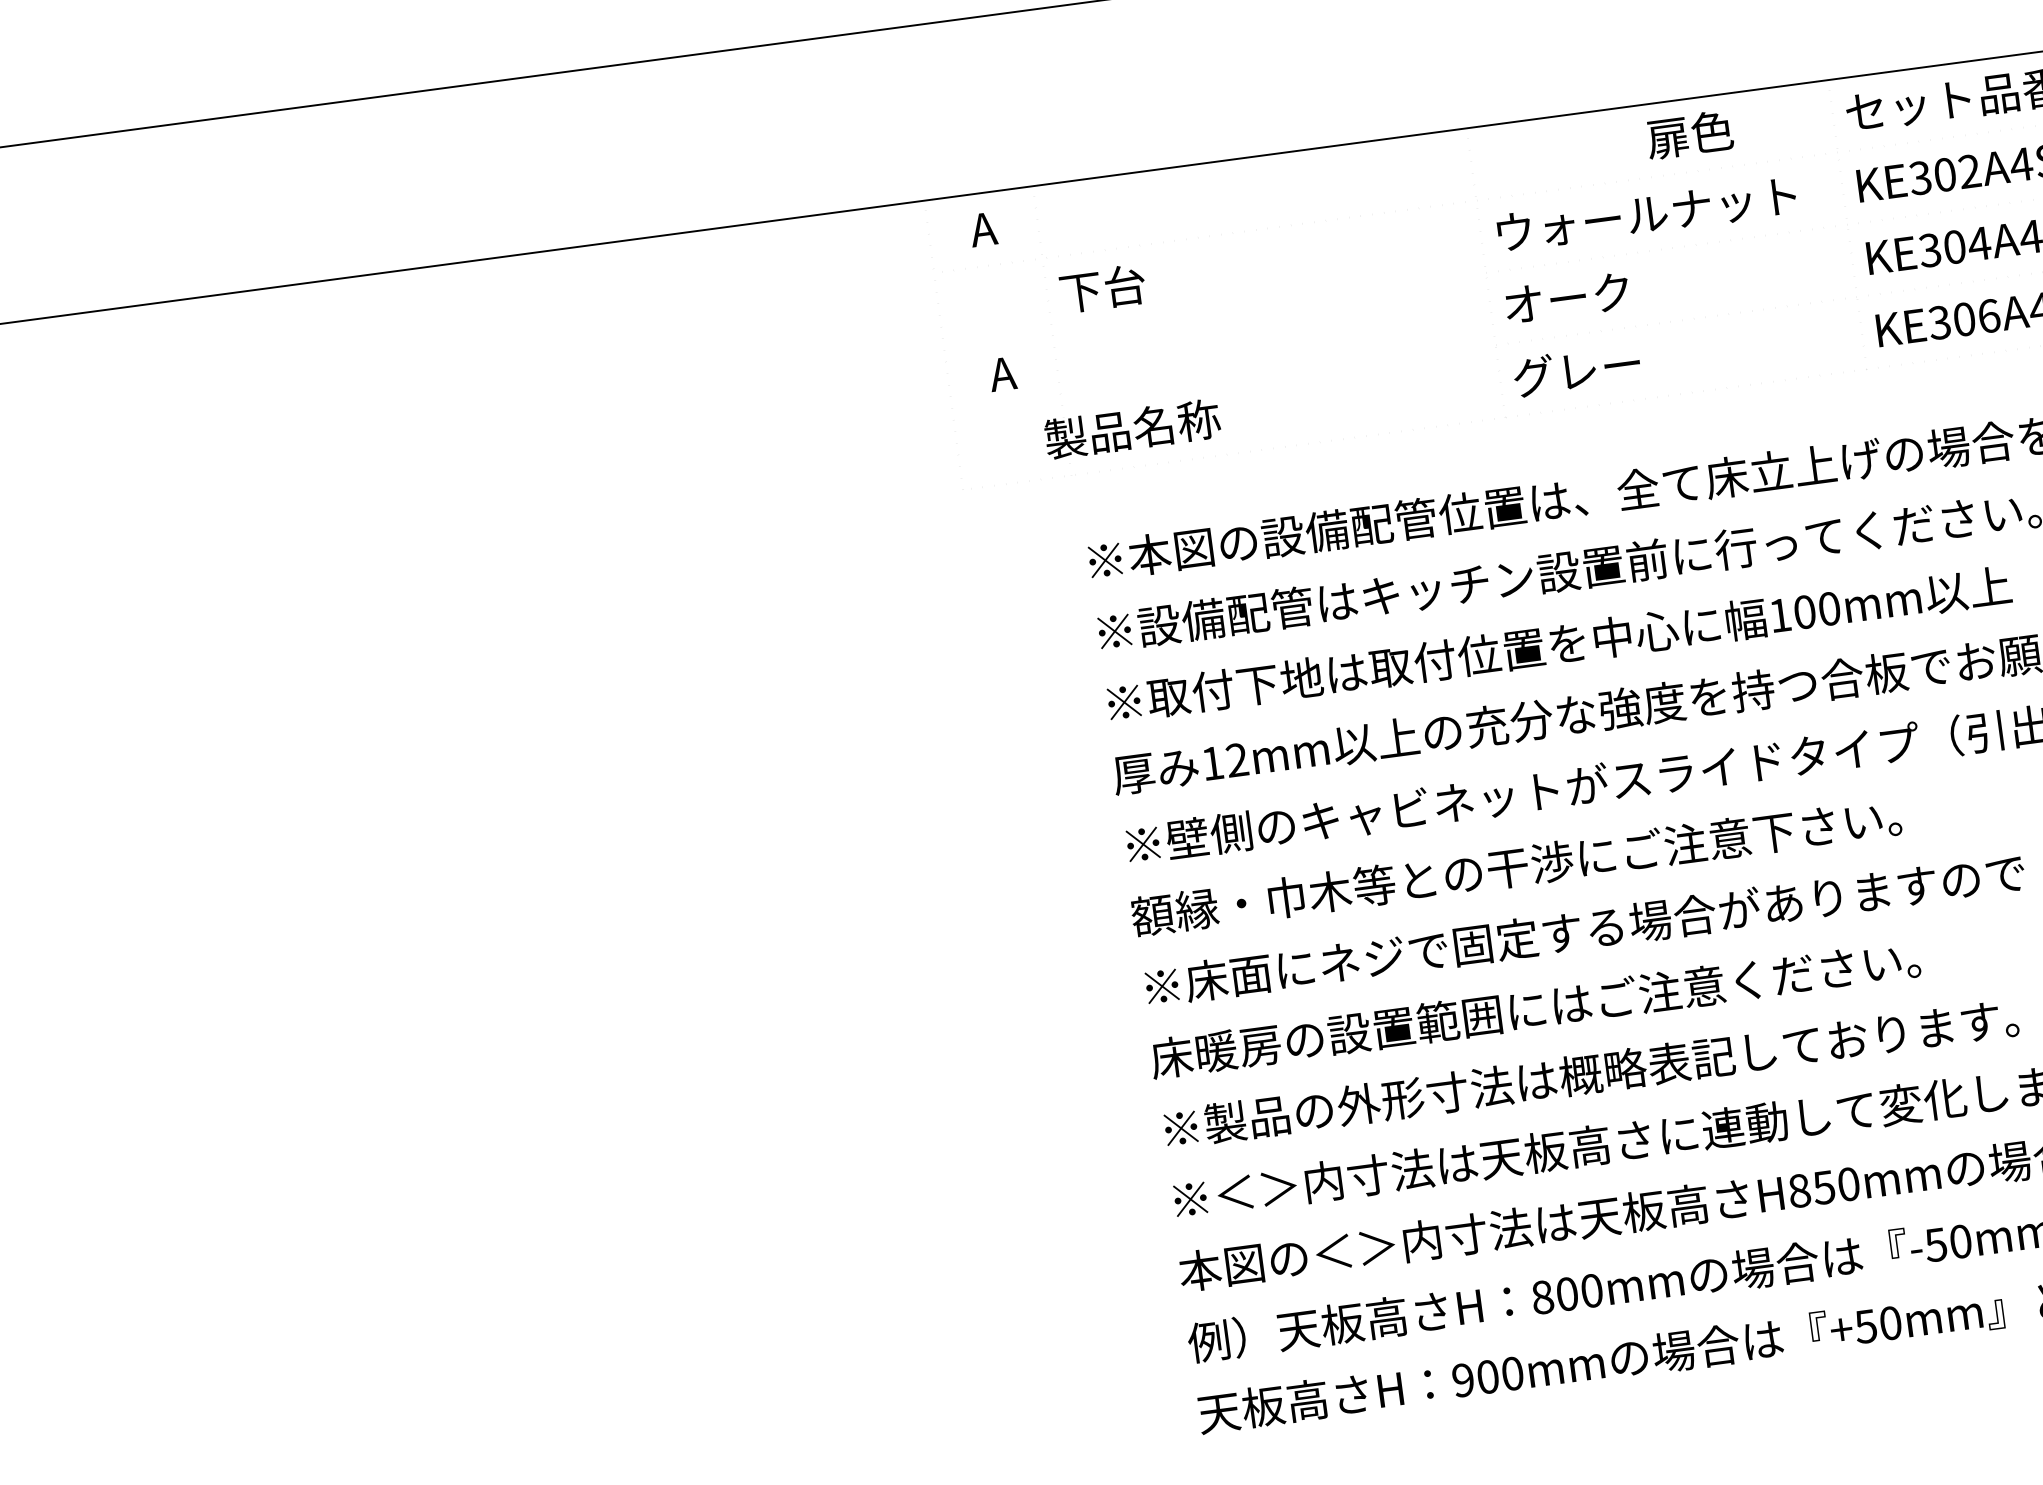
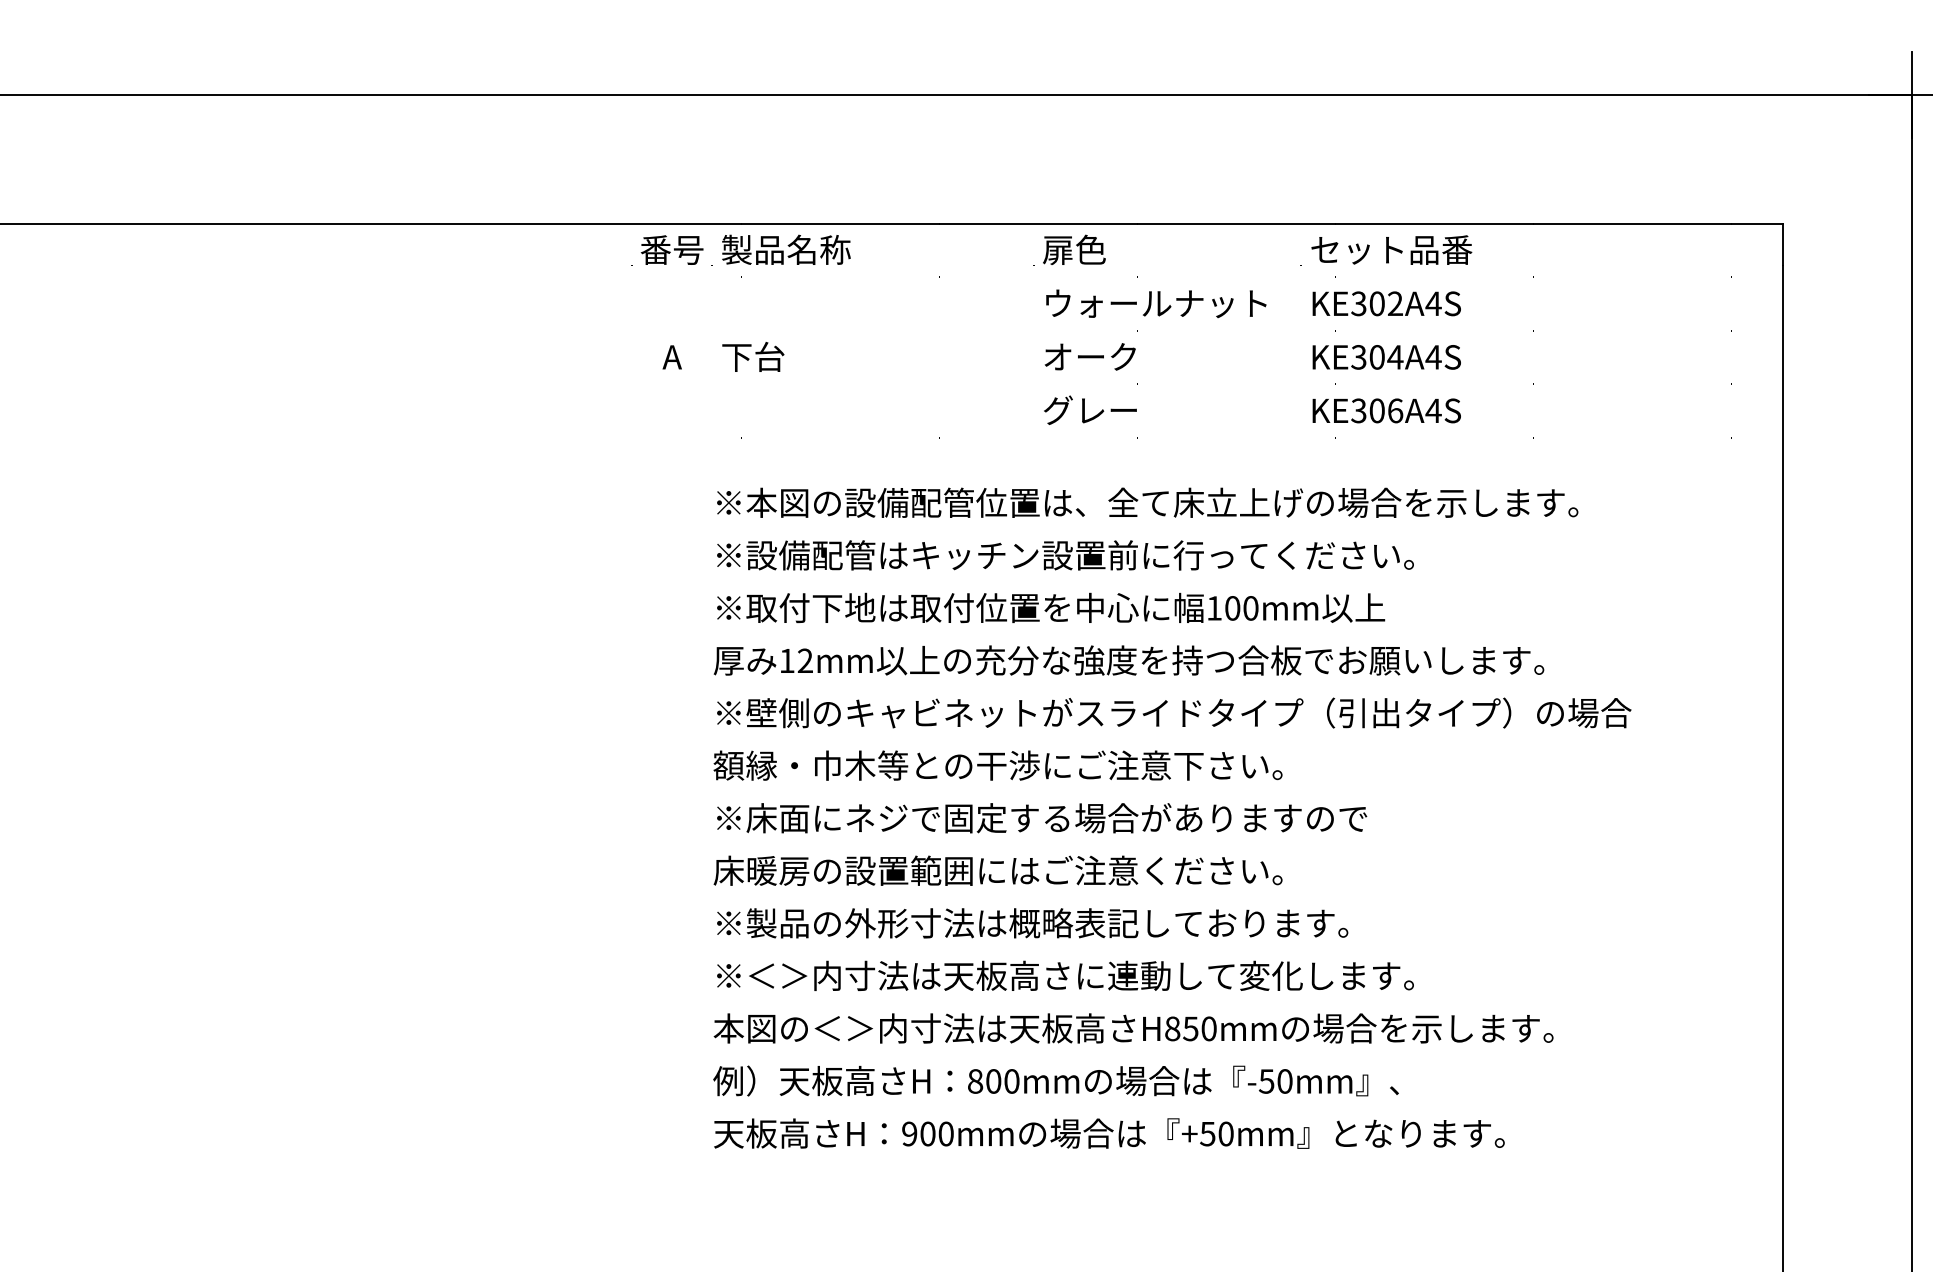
text: (1689, 134) -> (1074, 249), moved
text: (982, 228) -> (671, 249), A -> 番号
text: (1102, 288) -> (753, 356), moved
text: (1132, 428) -> (786, 249), moved

